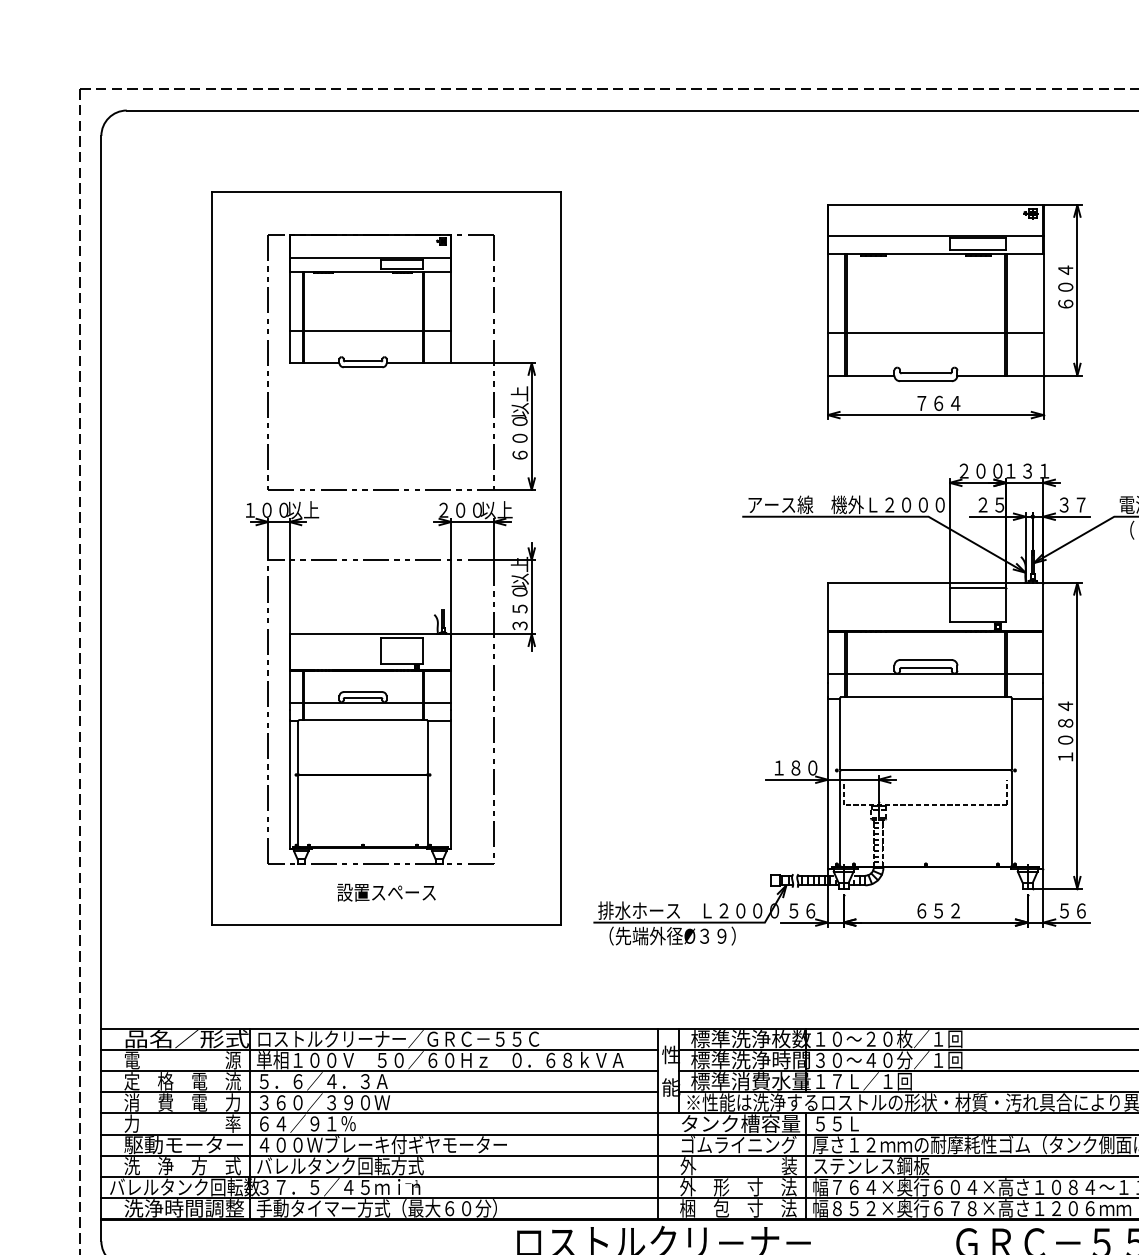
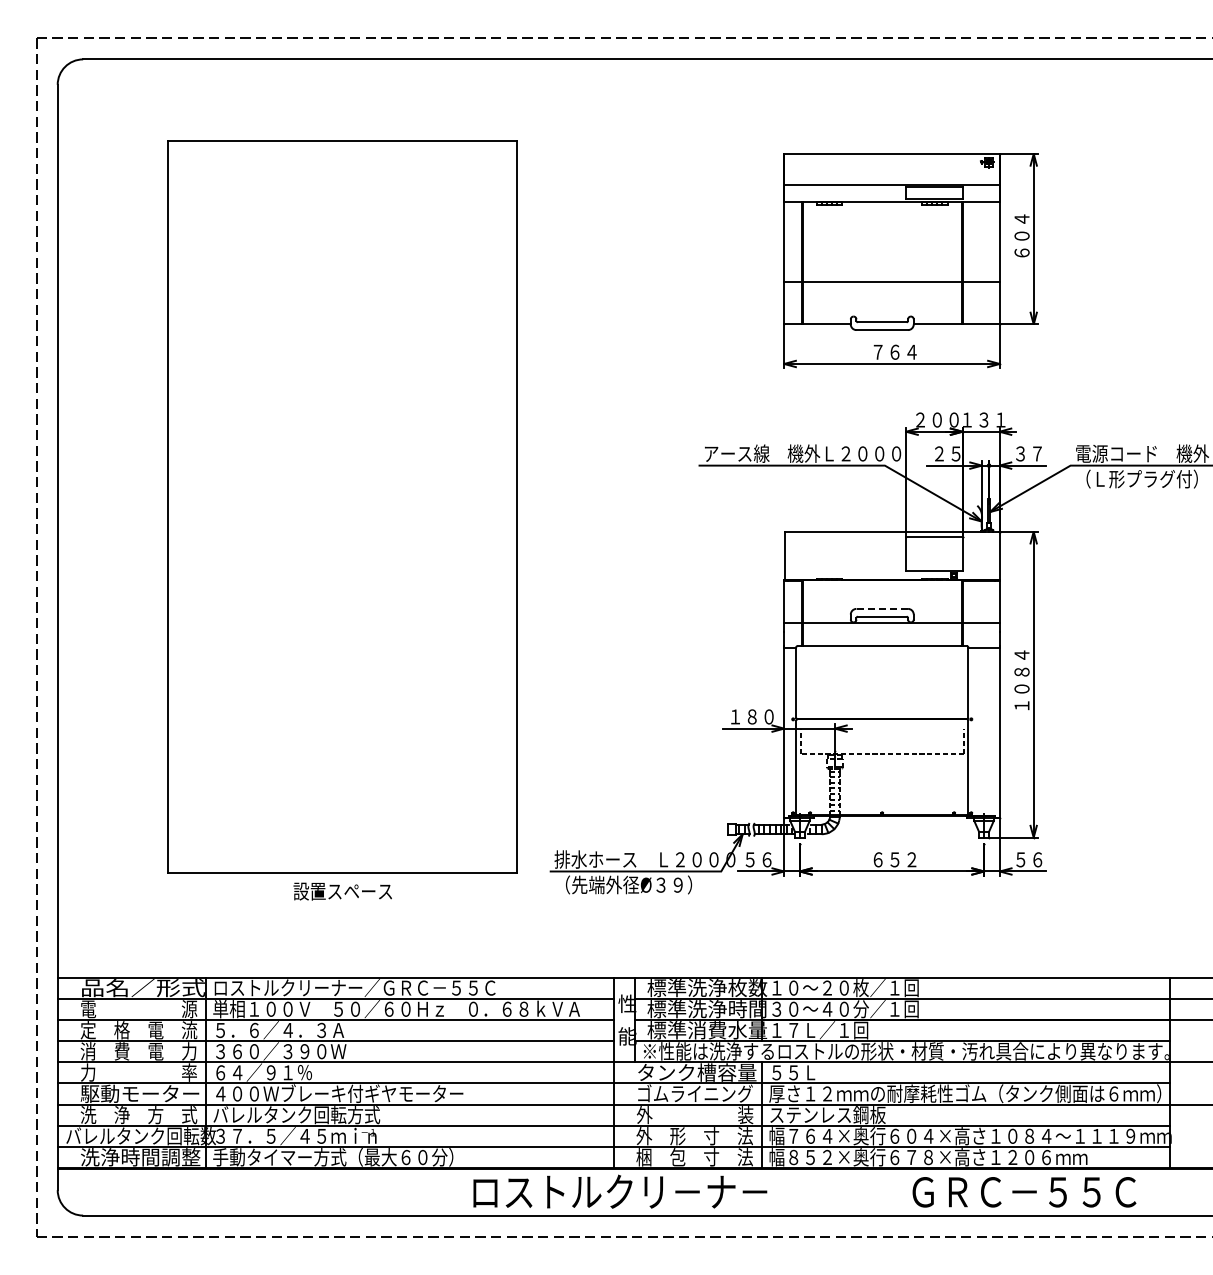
part: (402, 362) -> (358, 311), removed
line: (926, 659) -> (882, 608), solid -> dashed
part: (391, 682) -> (347, 631), removed
text: (386, 892) -> (342, 891), moved

